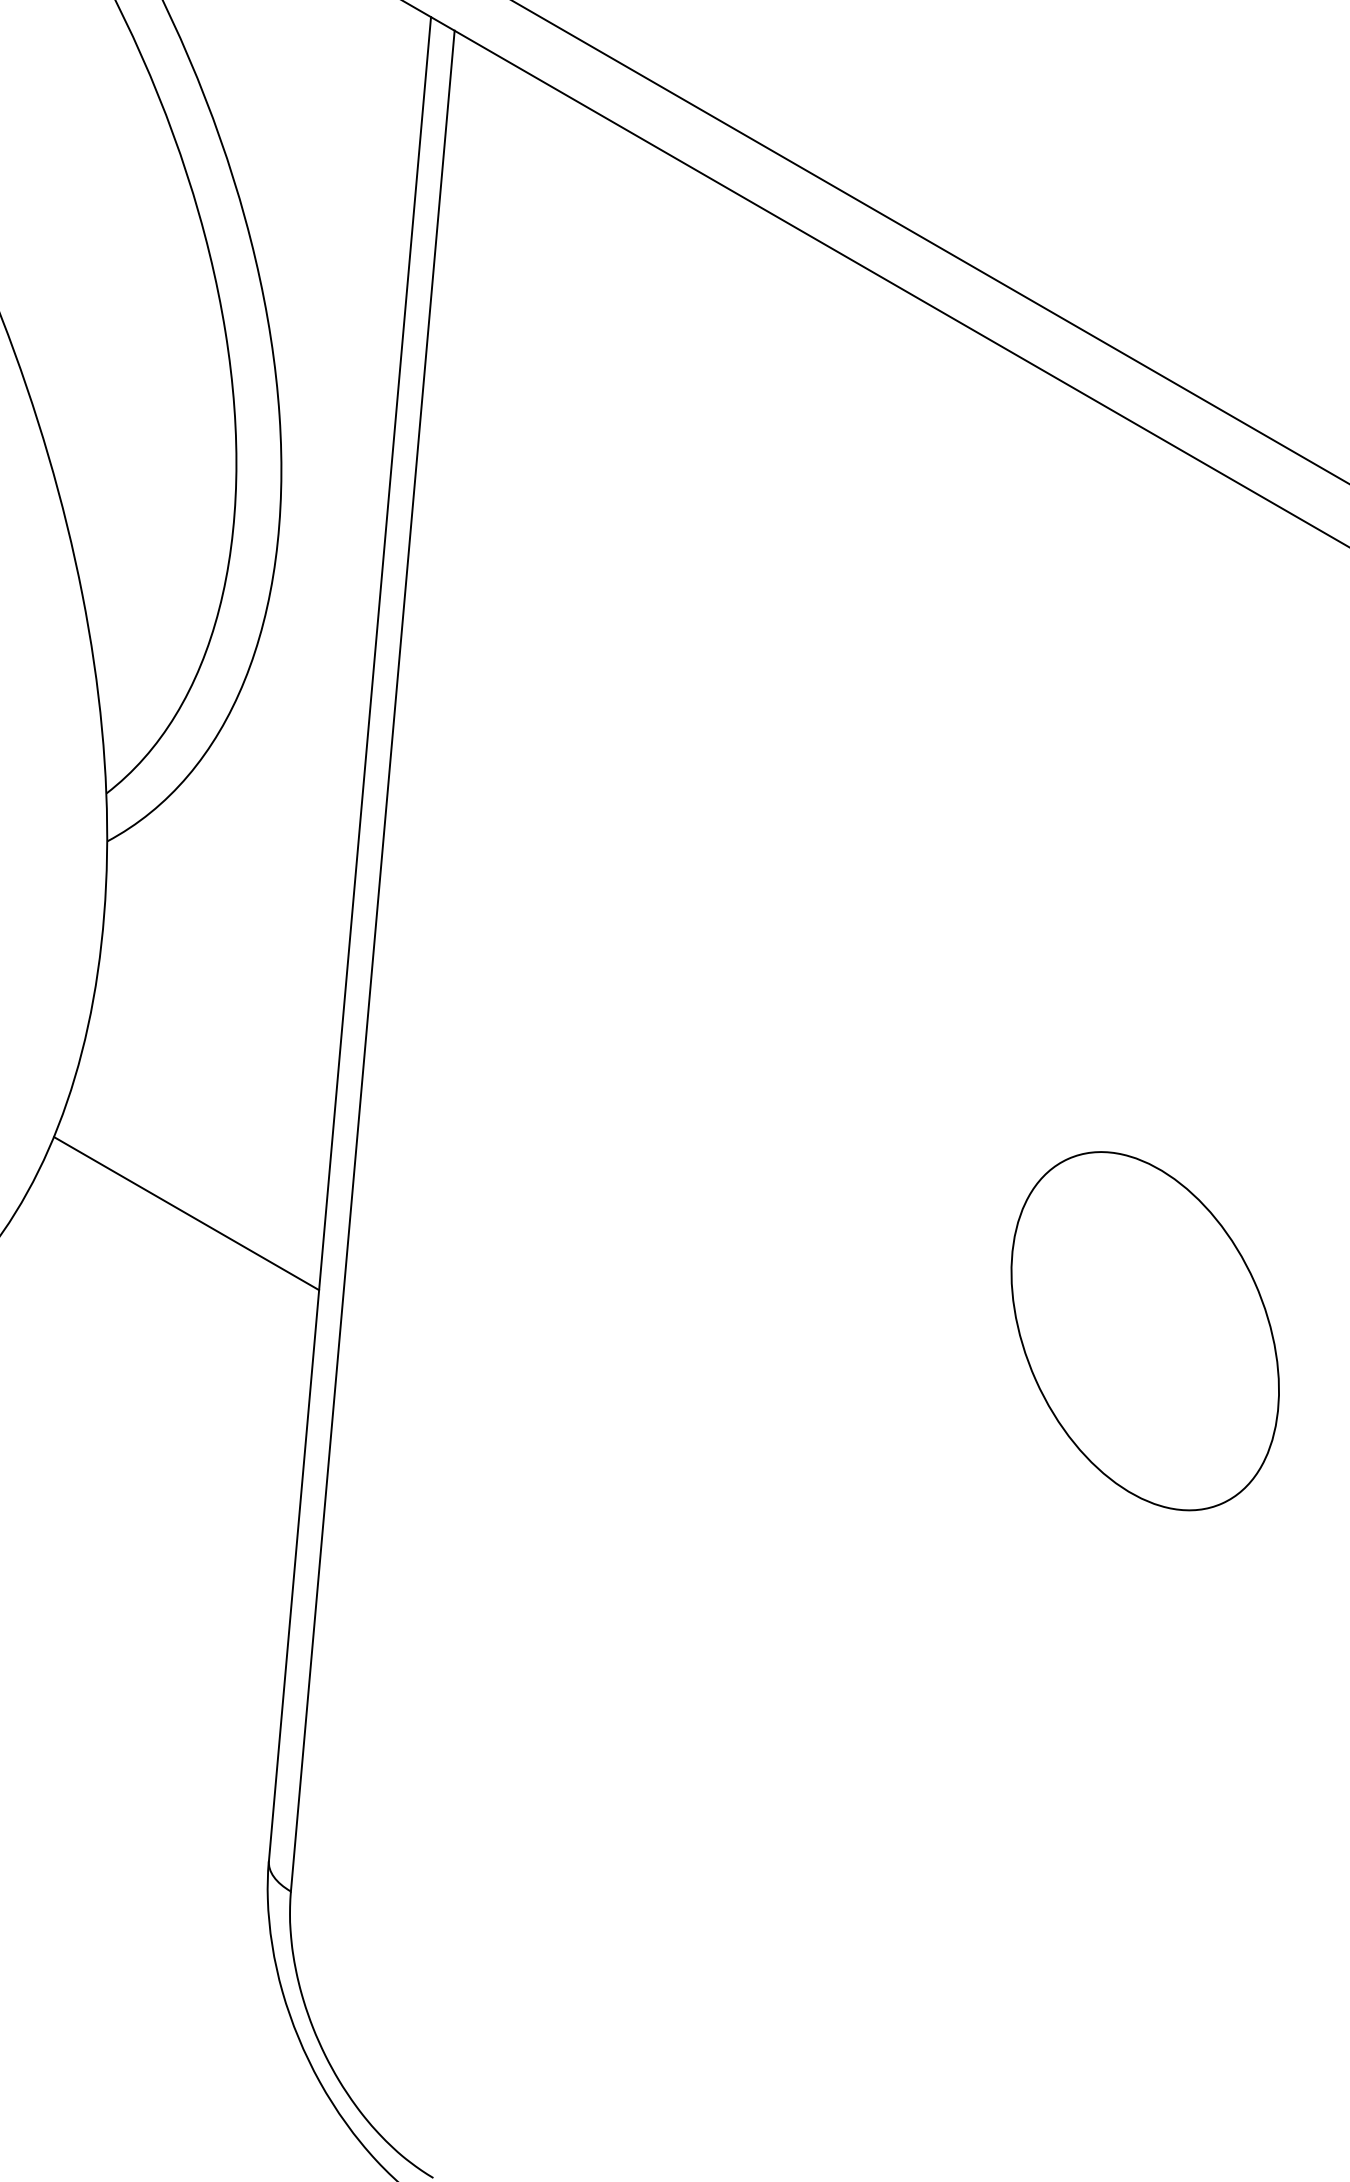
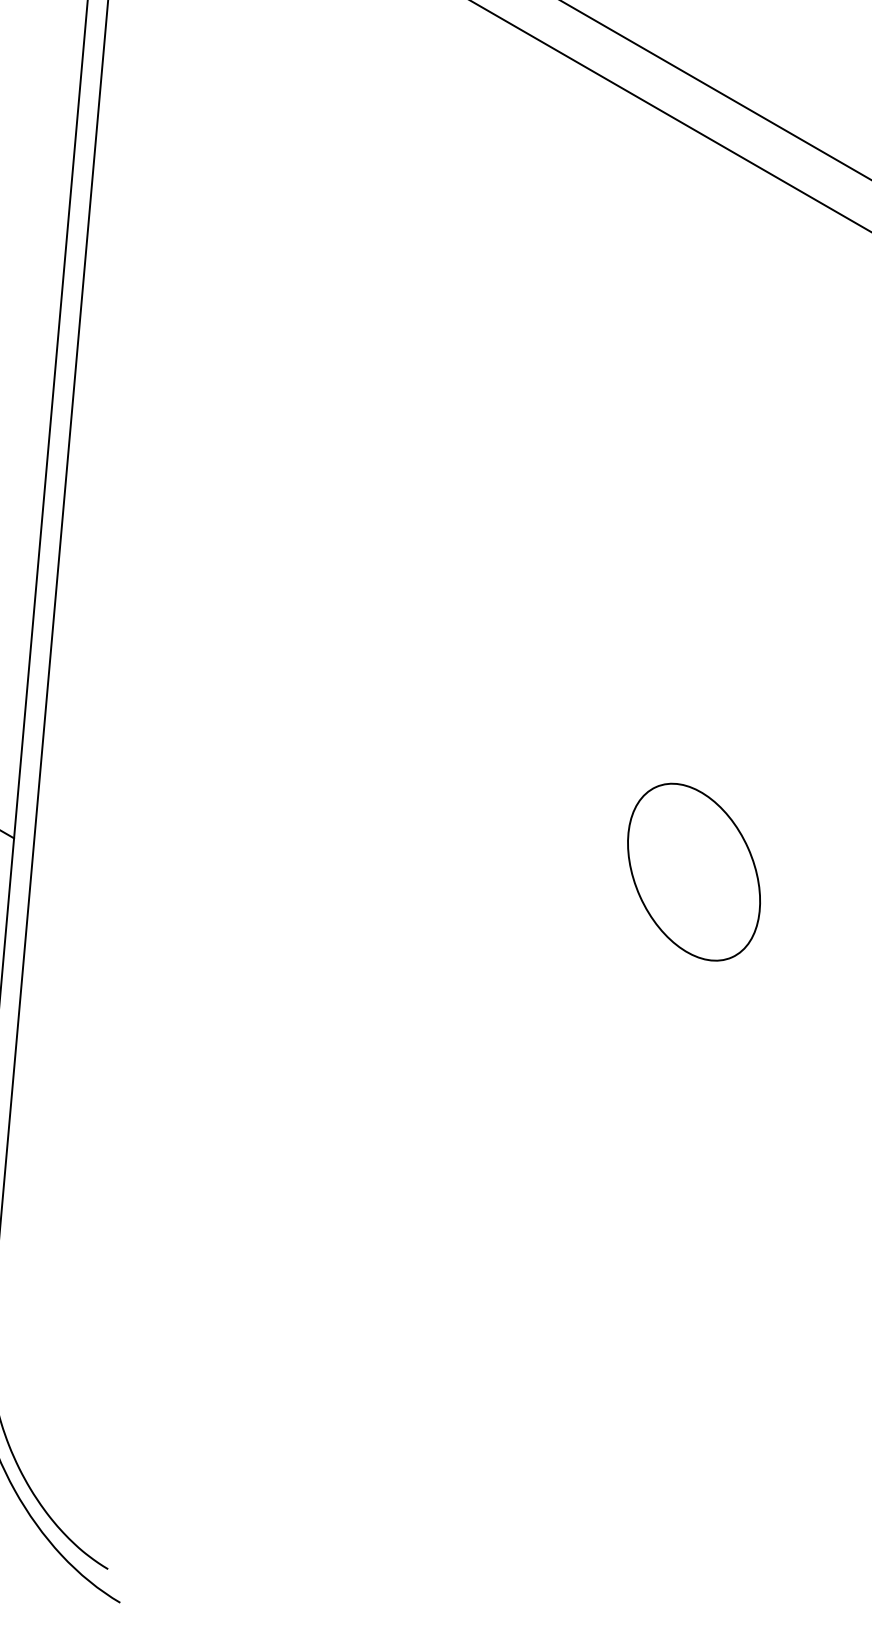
part: (1144, 1331) -> (693, 872), size x0.6

